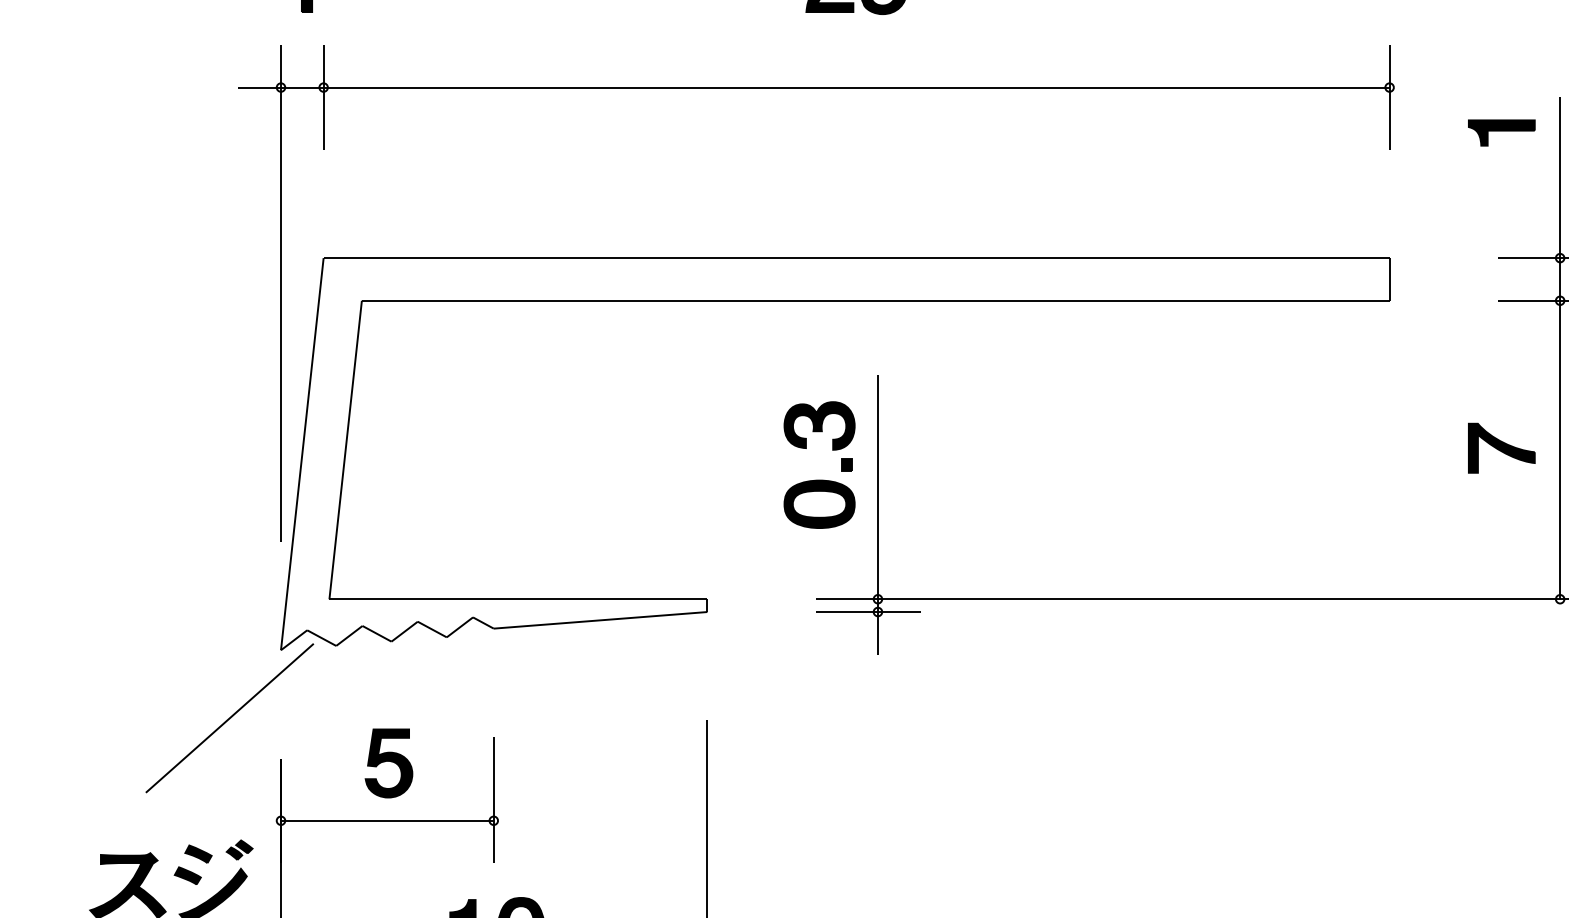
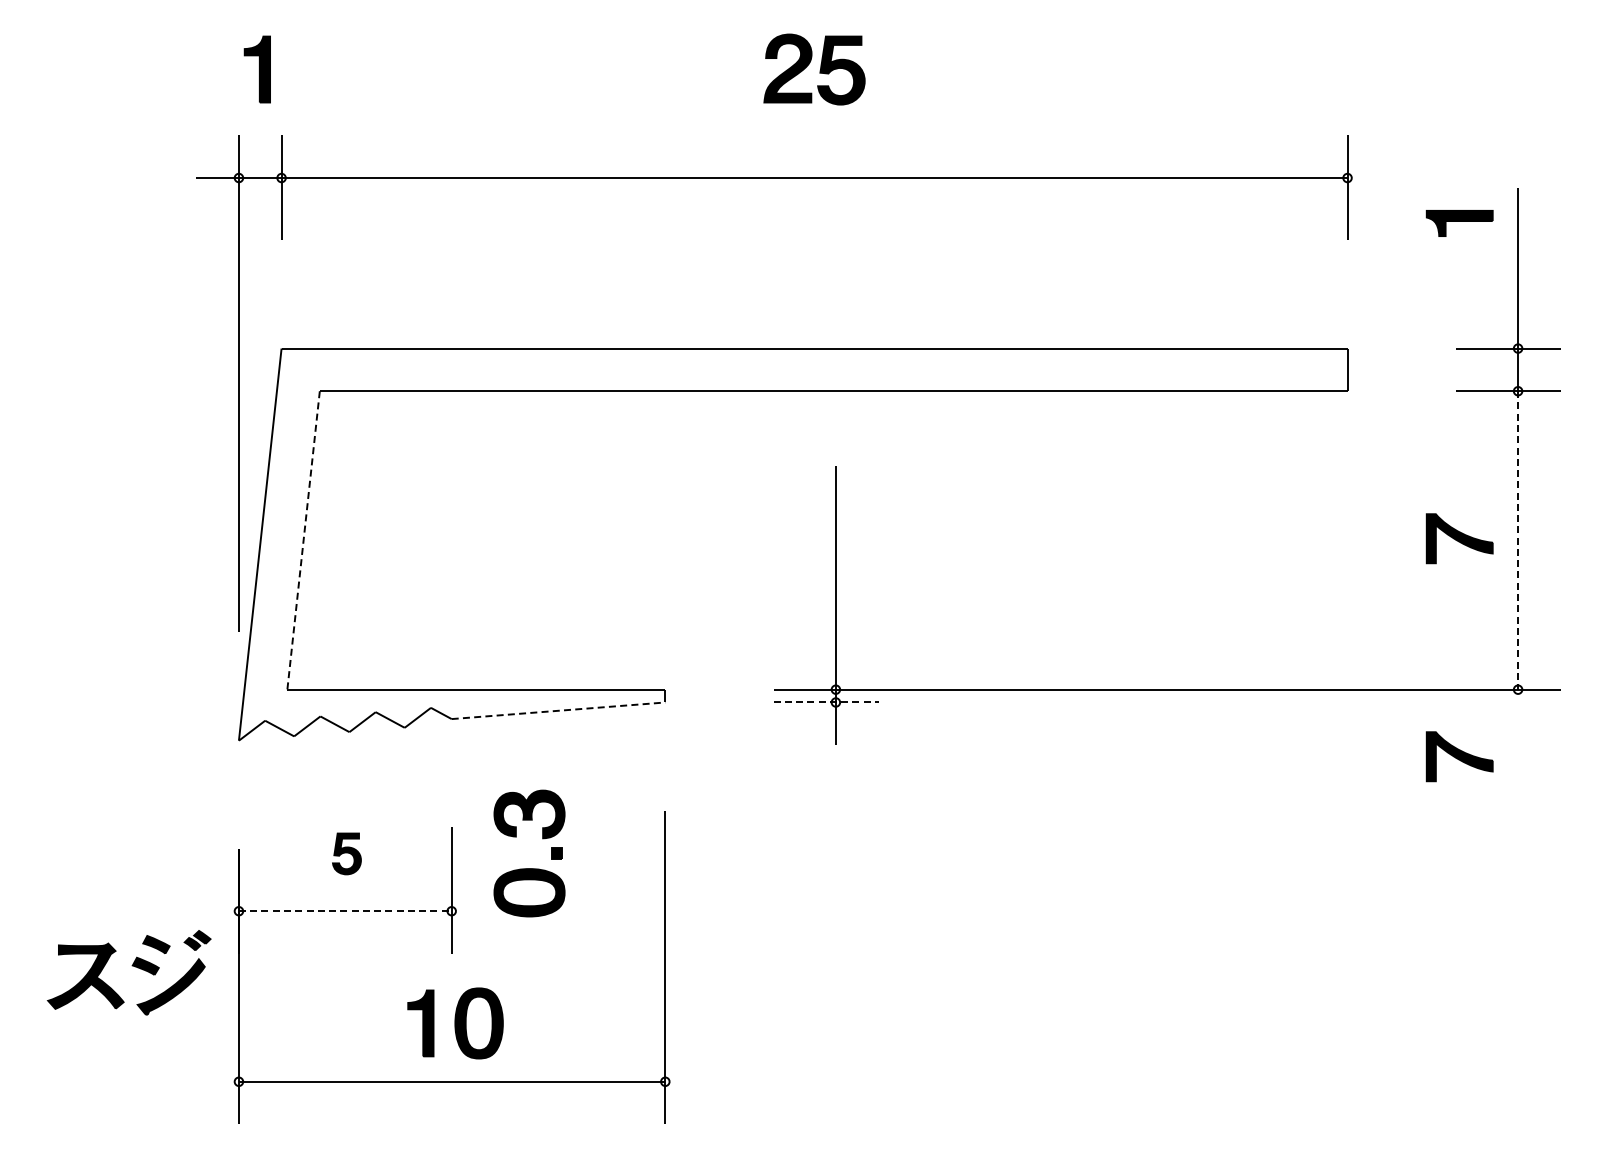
line: (345, 450) -> (303, 540), solid -> dashed
line: (1560, 450) -> (1518, 540), solid -> dashed
part: (819, 480) -> (529, 868), moved
line: (868, 612) -> (826, 702), solid -> dashed
line: (601, 620) -> (559, 710), solid -> dashed
part: (1501, 666) -> (1459, 756), added
line: (229, 718) -> (187, 808), removed
part: (388, 763) -> (346, 853), size x0.6
line: (387, 821) -> (345, 911), solid -> dashed

